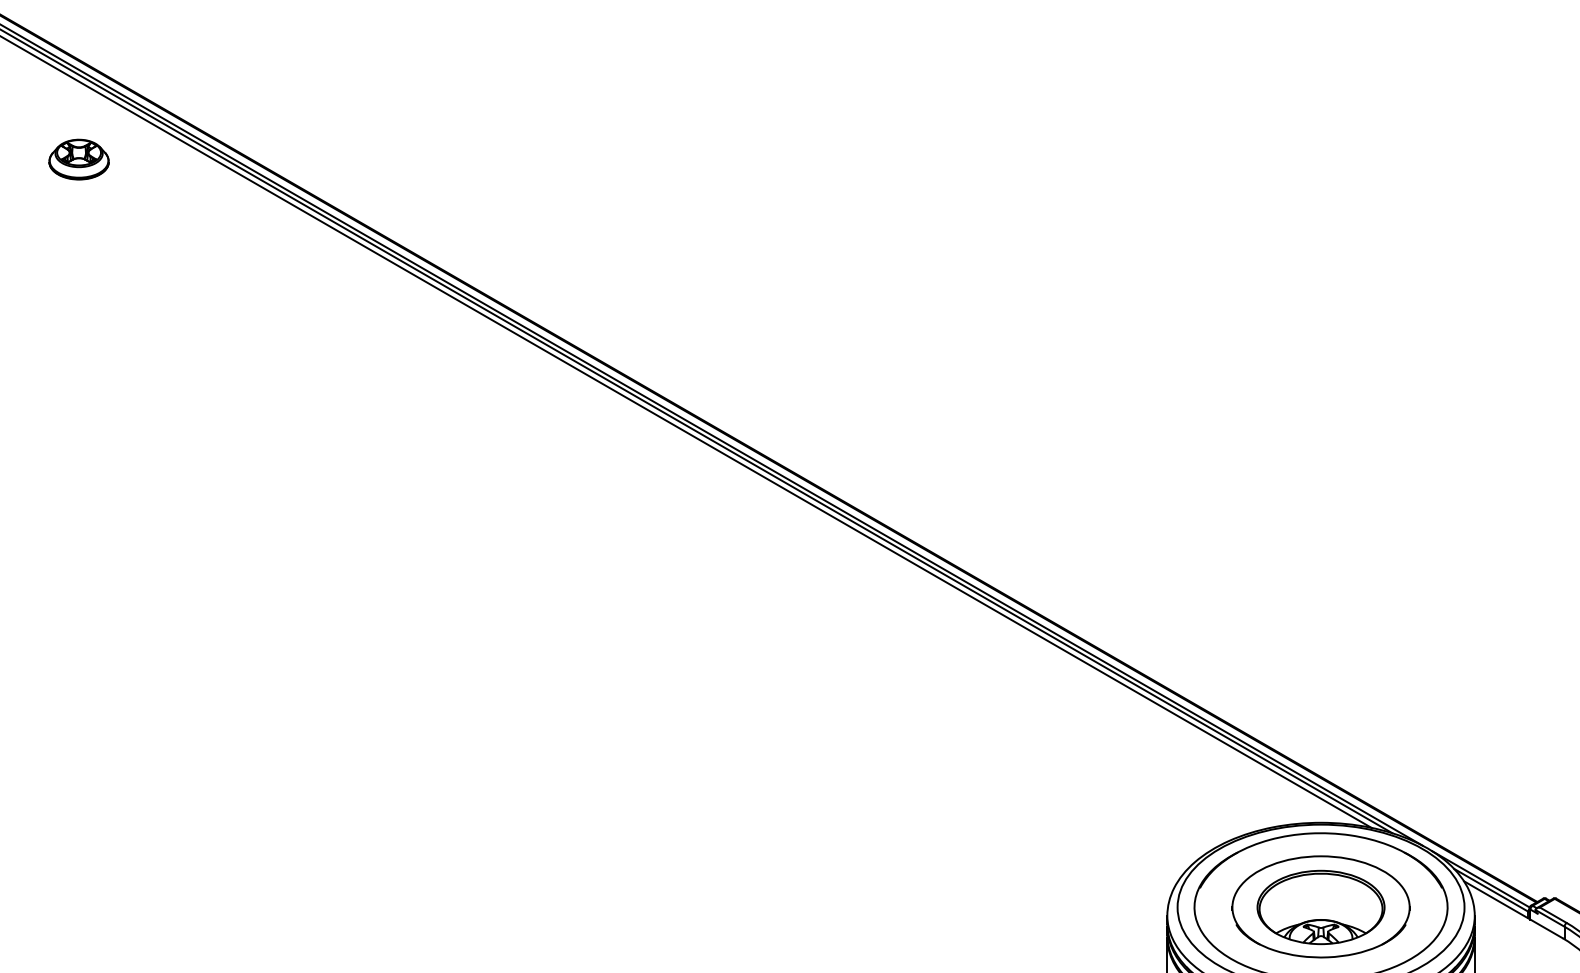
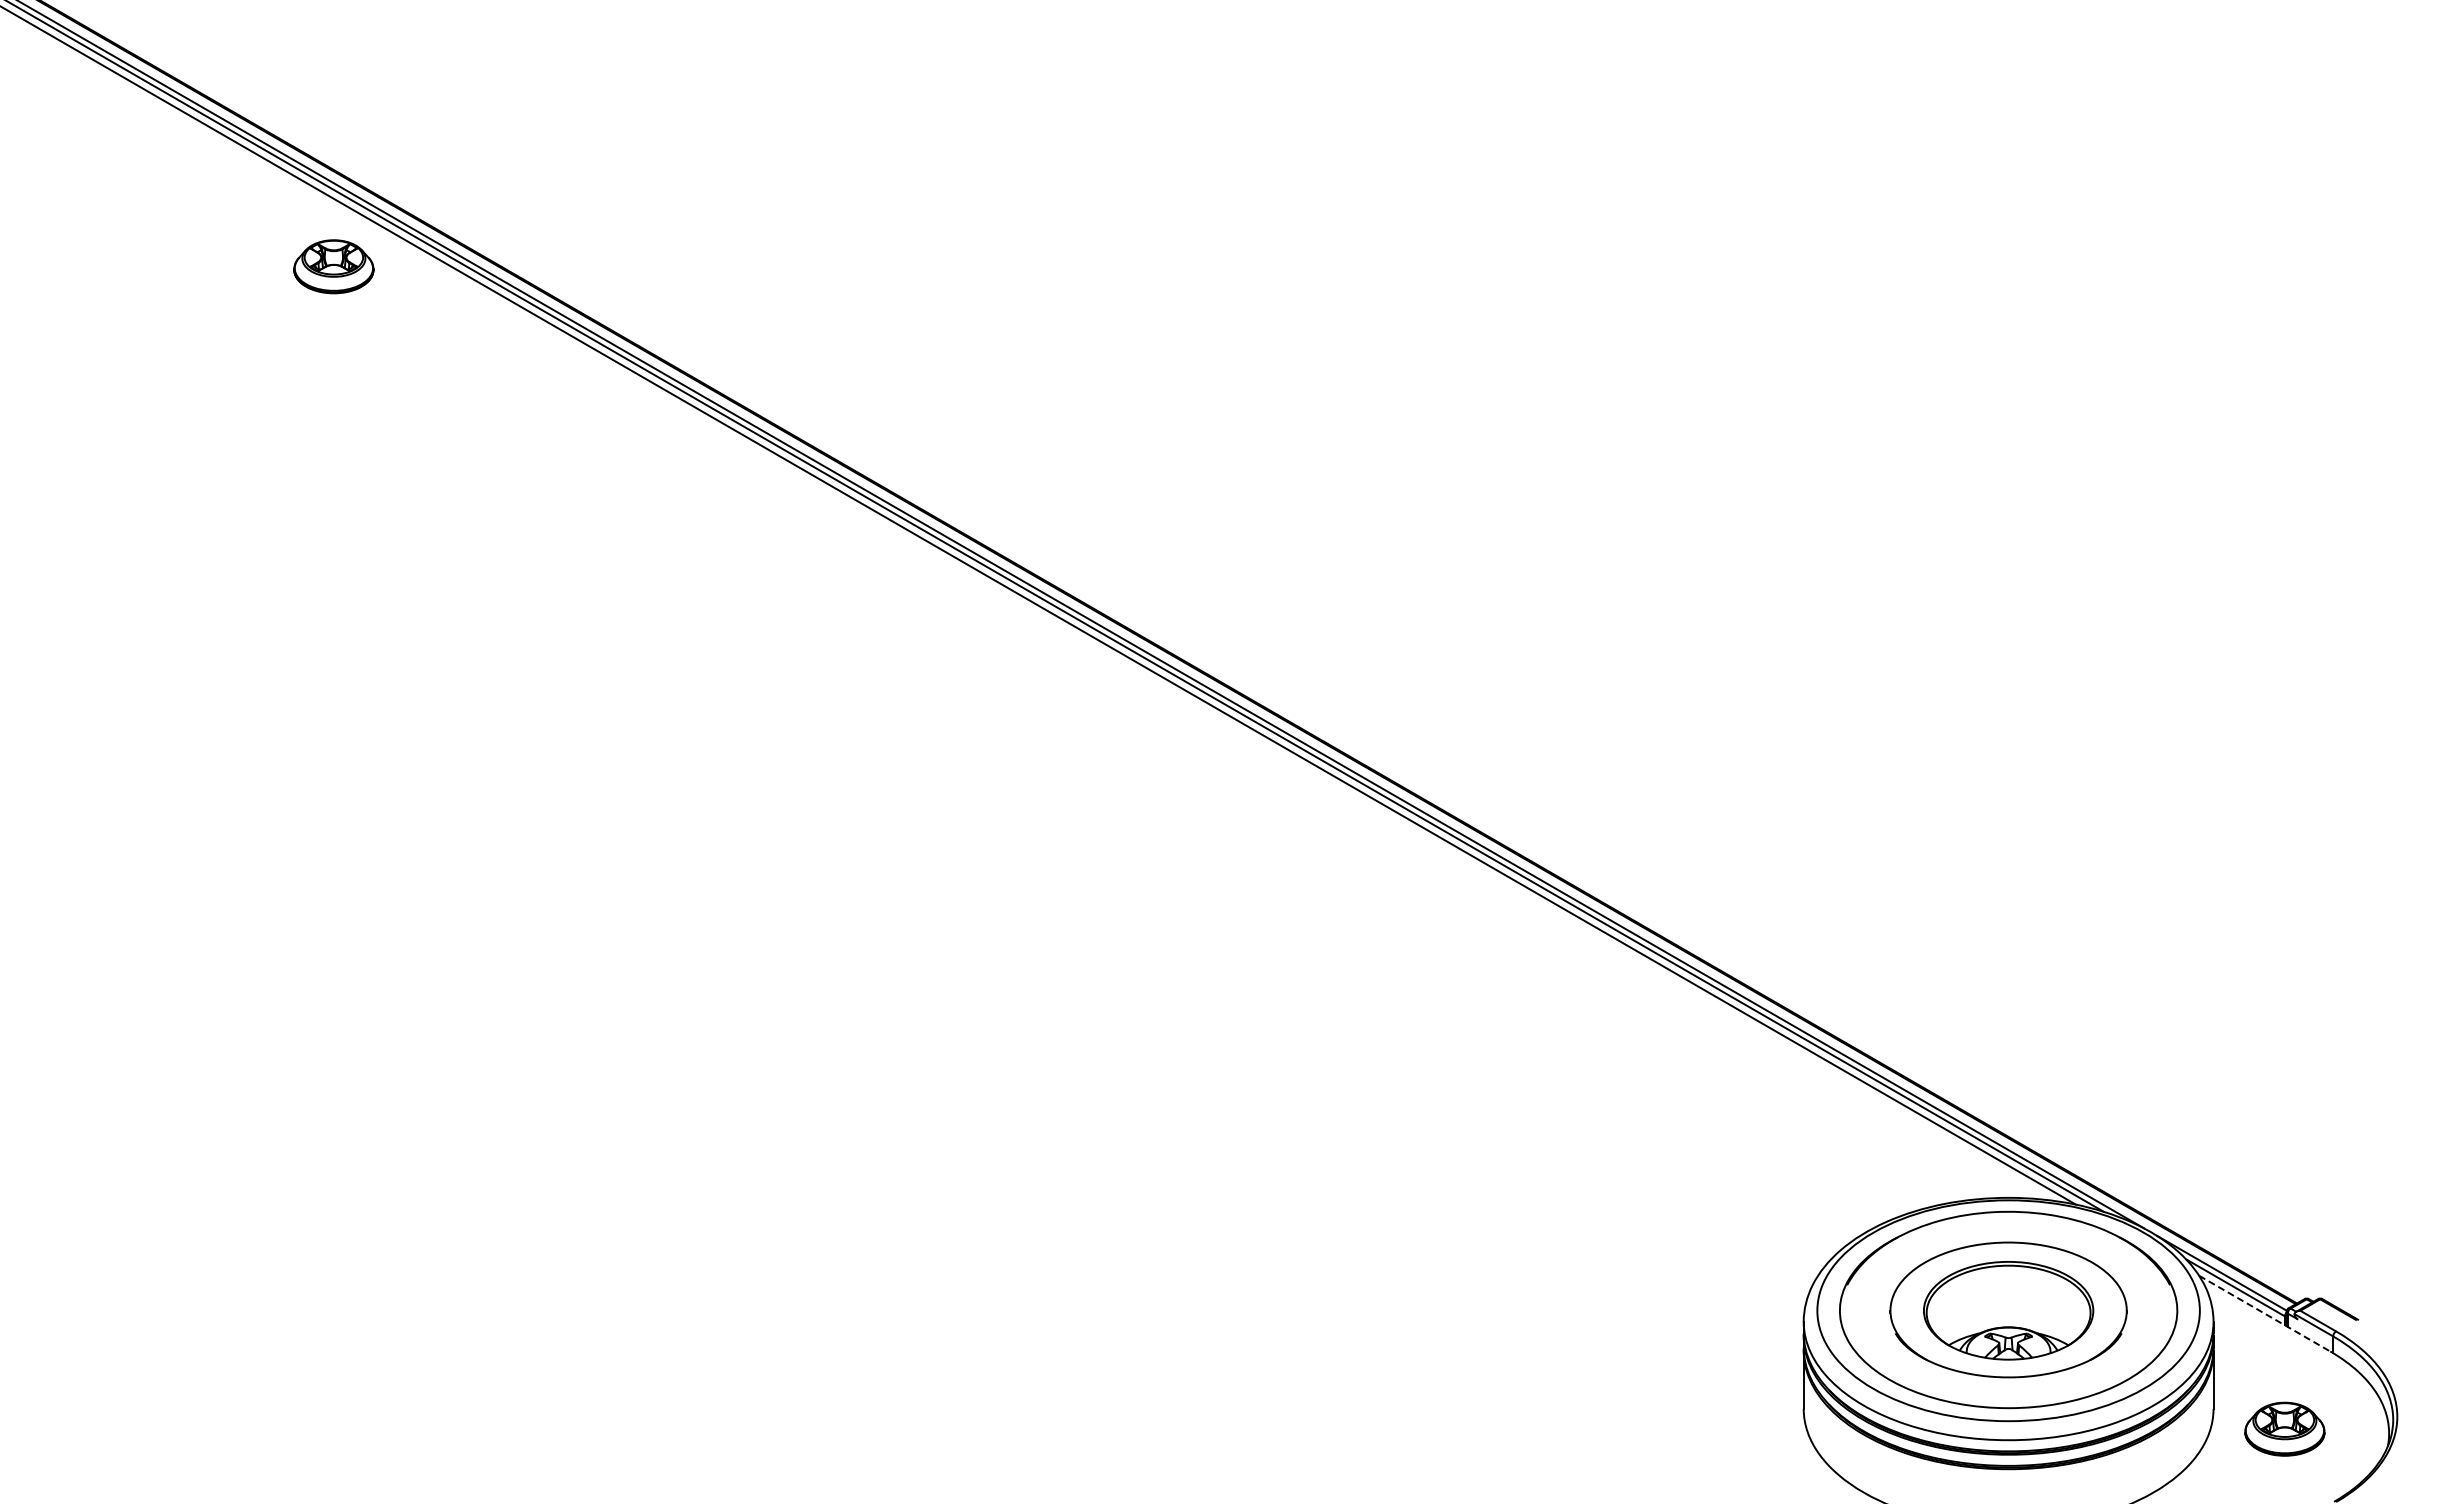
part: (78, 159) -> (333, 266), moved
line: (1512, 909) -> (2264, 1313), solid -> dashed

